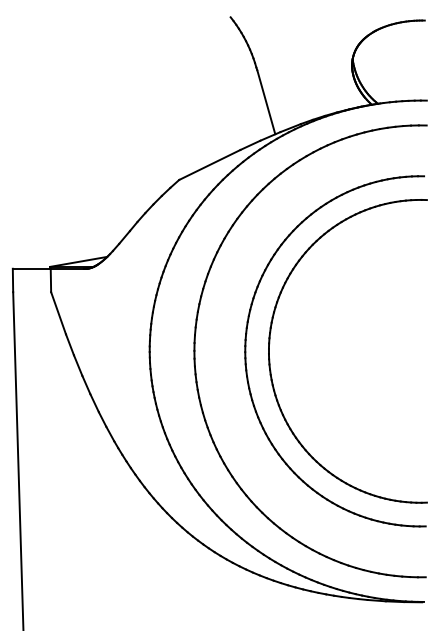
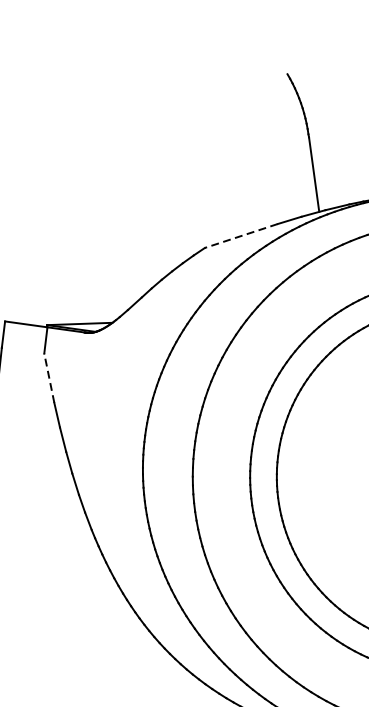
line: (209, 165) -> (240, 236), solid -> dashed
line: (58, 312) -> (49, 377), solid -> dashed

